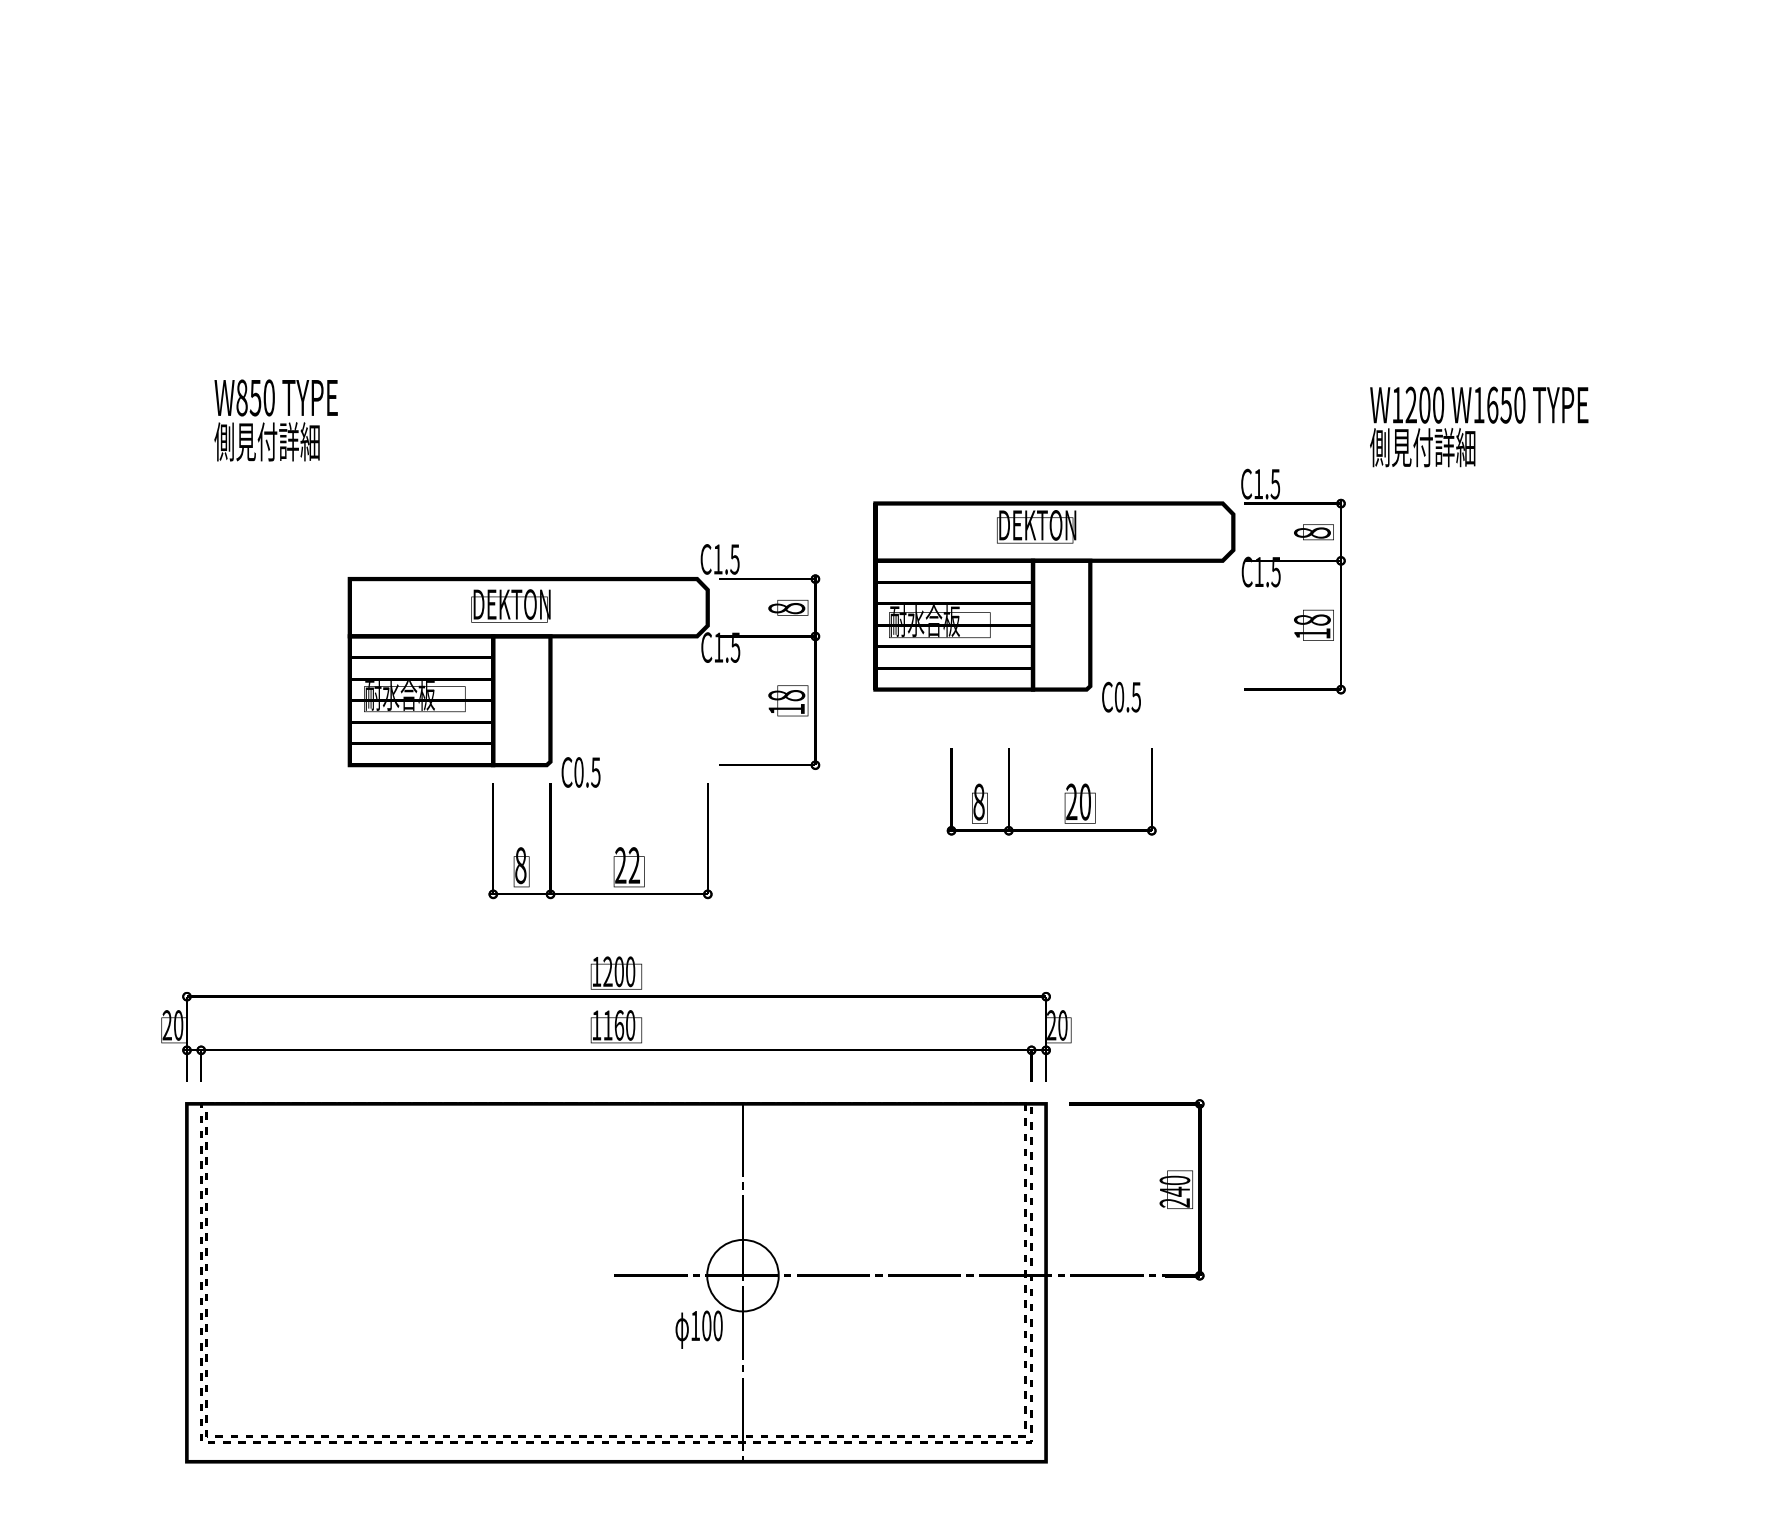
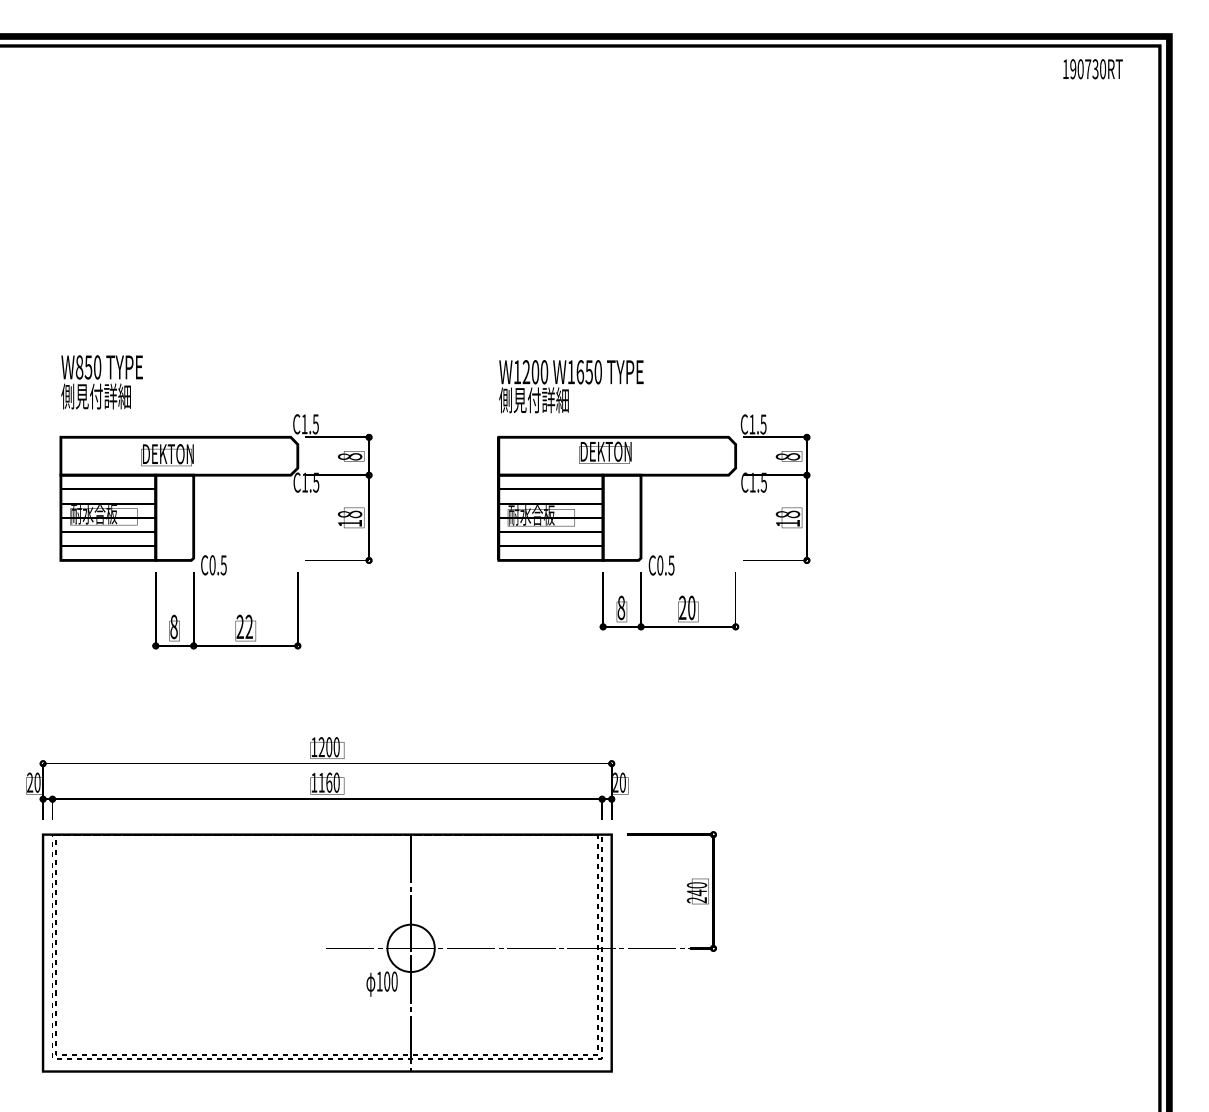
text: (1479, 426) -> (571, 386), moved
part: (551, 721) -> (194, 531), moved
part: (1065, 792) -> (678, 601), moved

